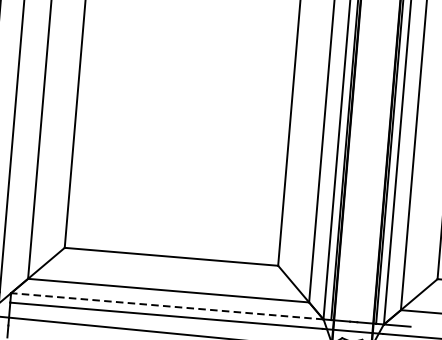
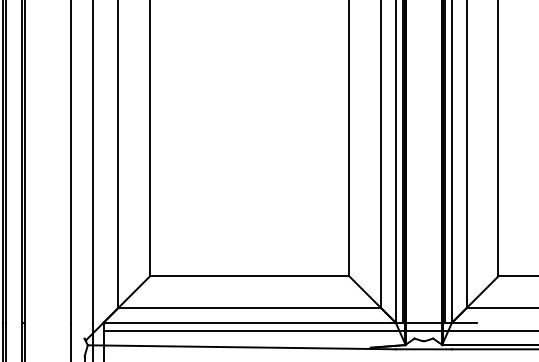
line: (167, 306) -> (249, 322), dashed -> solid

